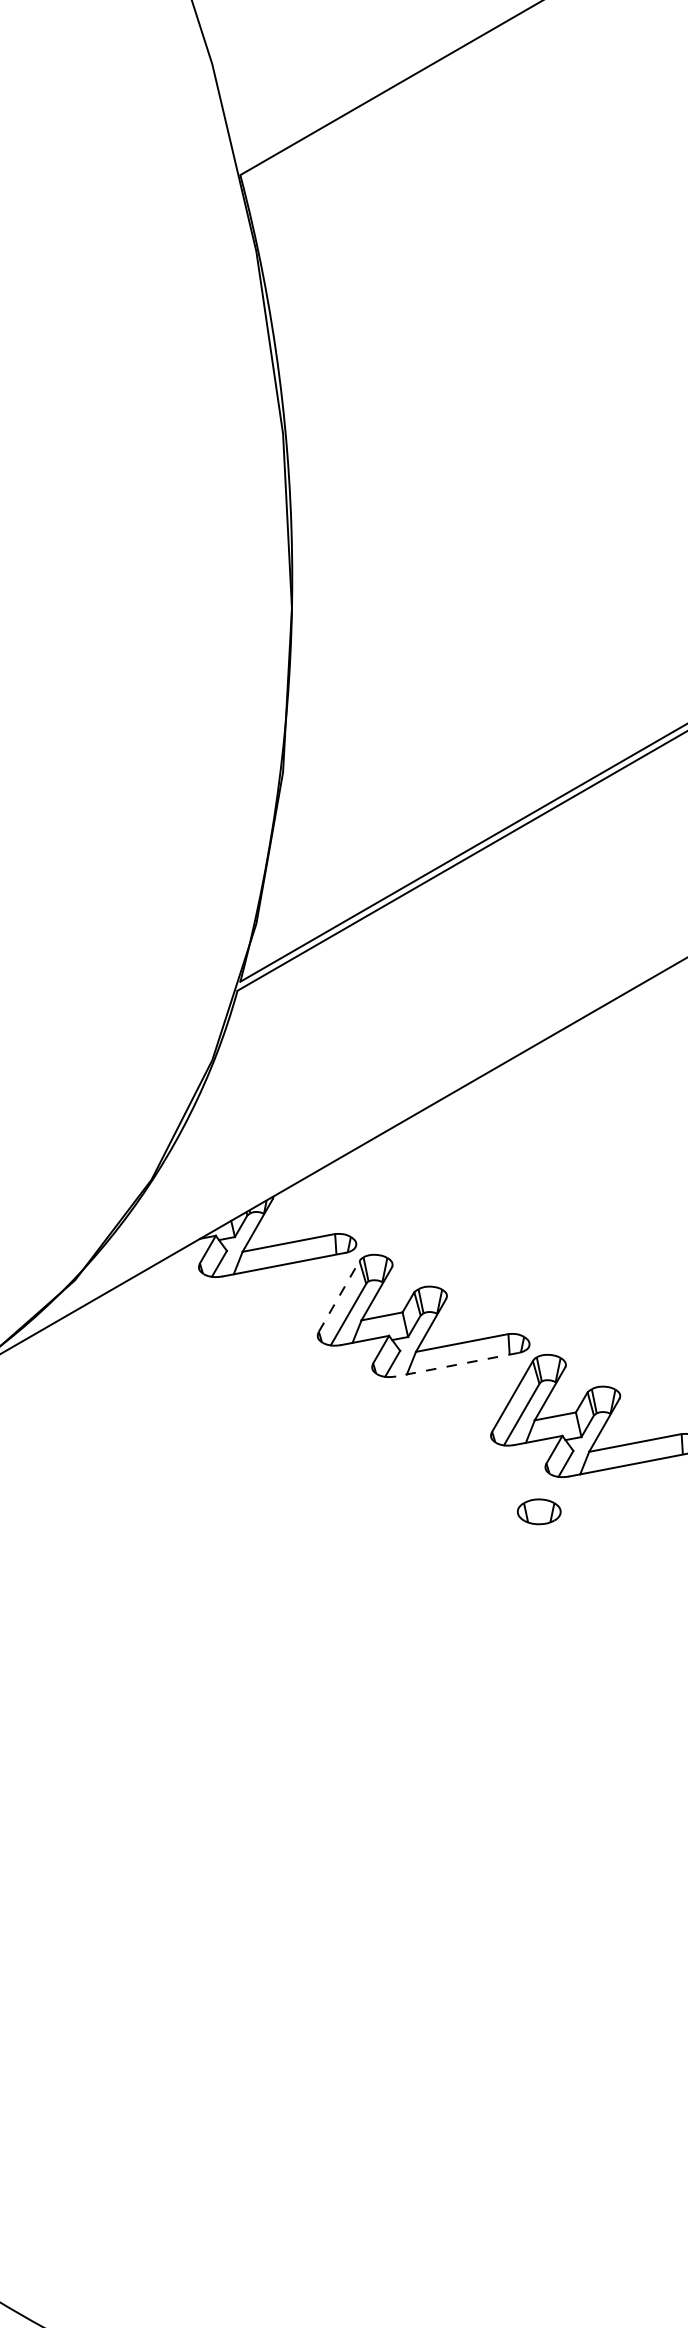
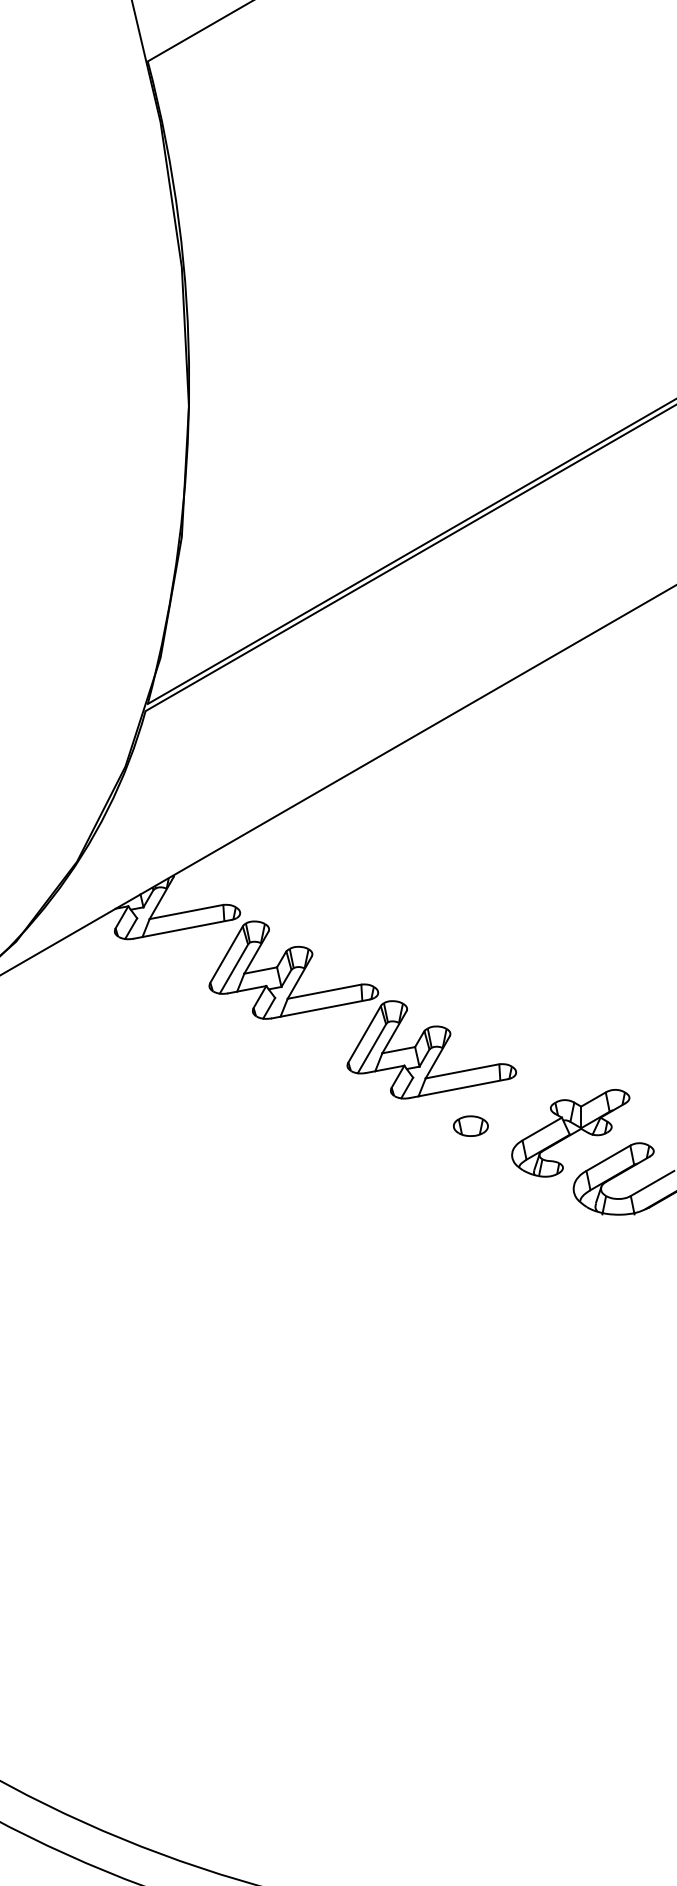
line: (339, 1296) -> (226, 954), dashed -> solid
line: (457, 1365) -> (320, 1009), dashed -> solid
part: (538, 1510) -> (470, 1125), moved

